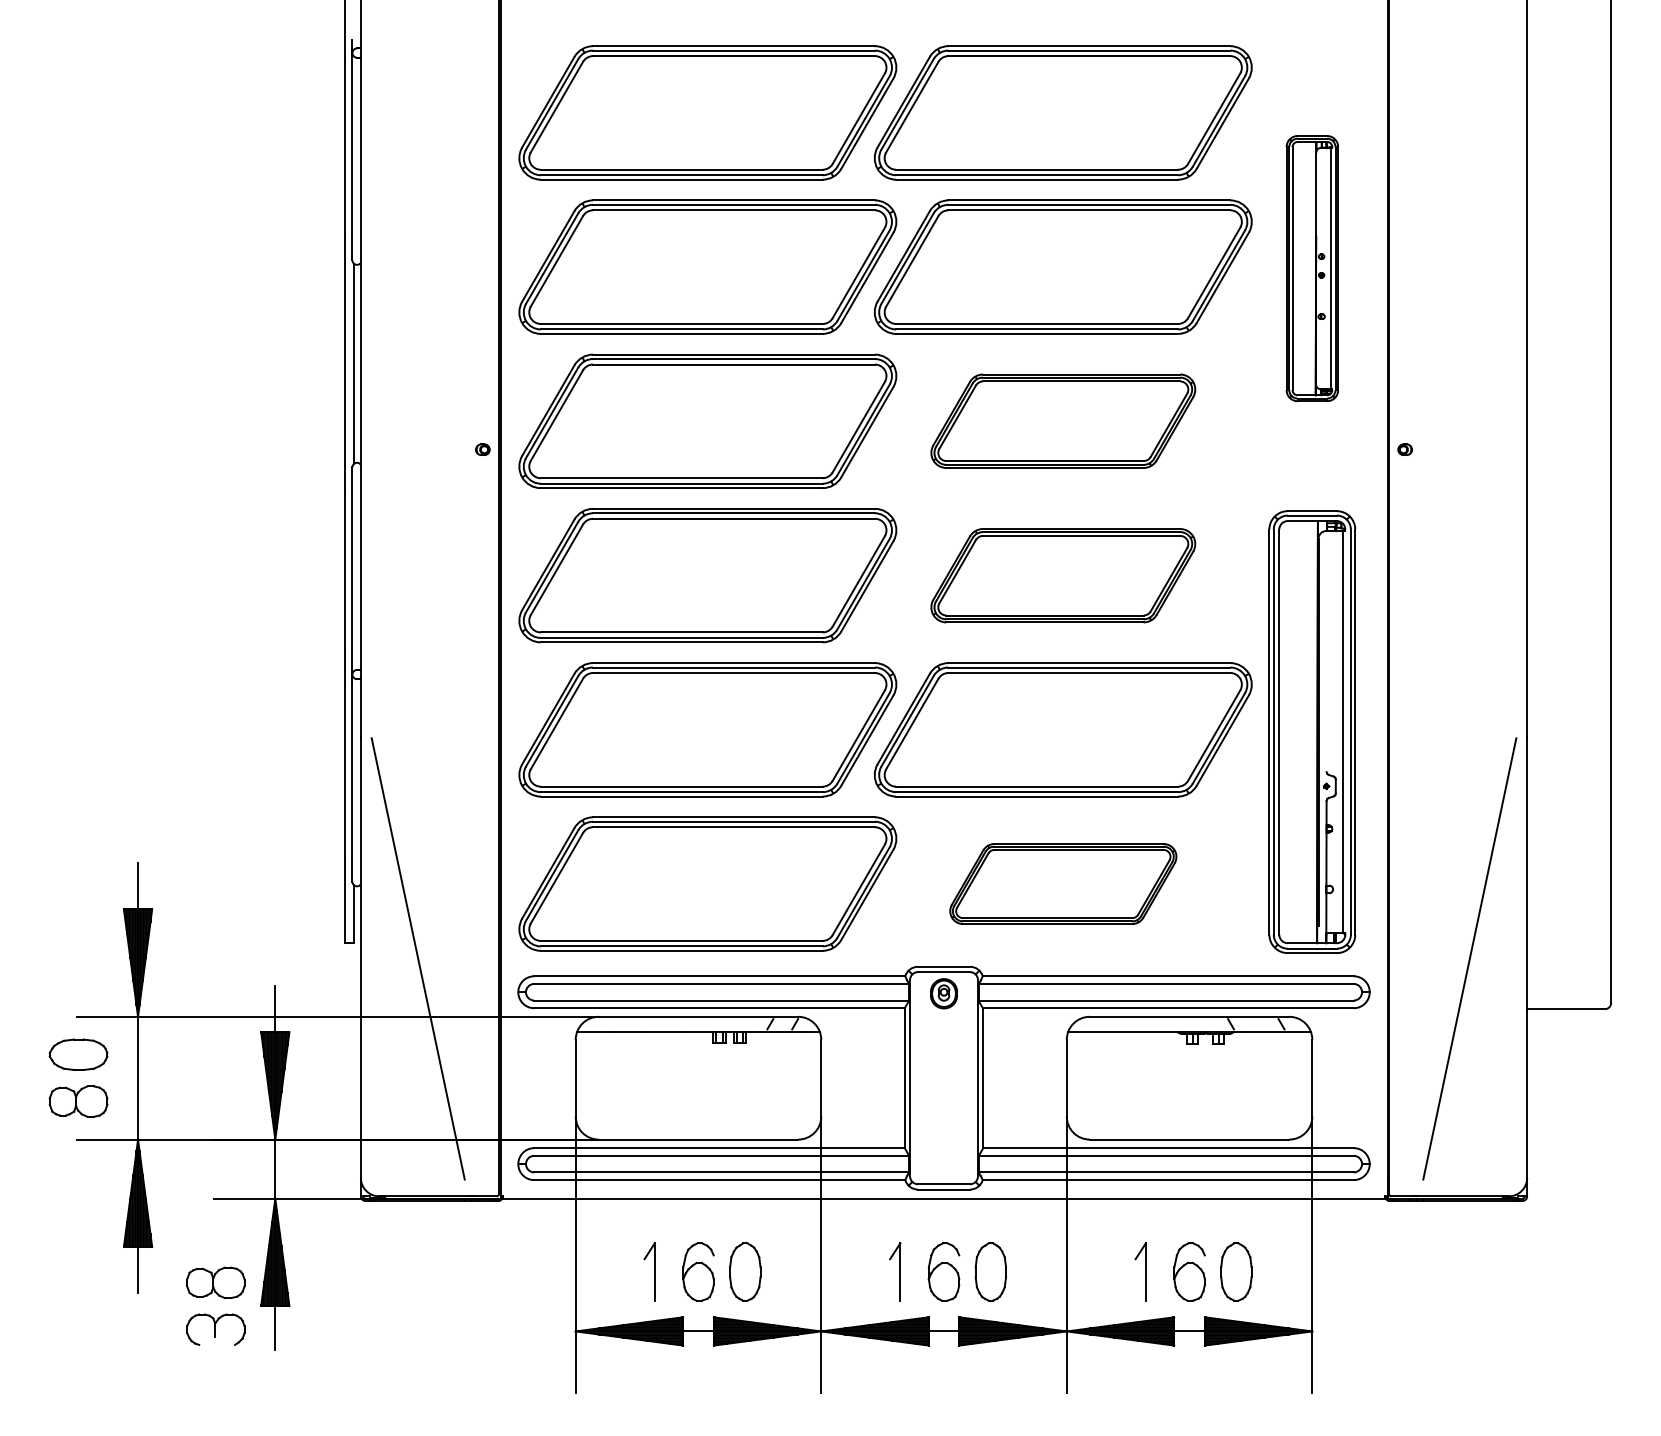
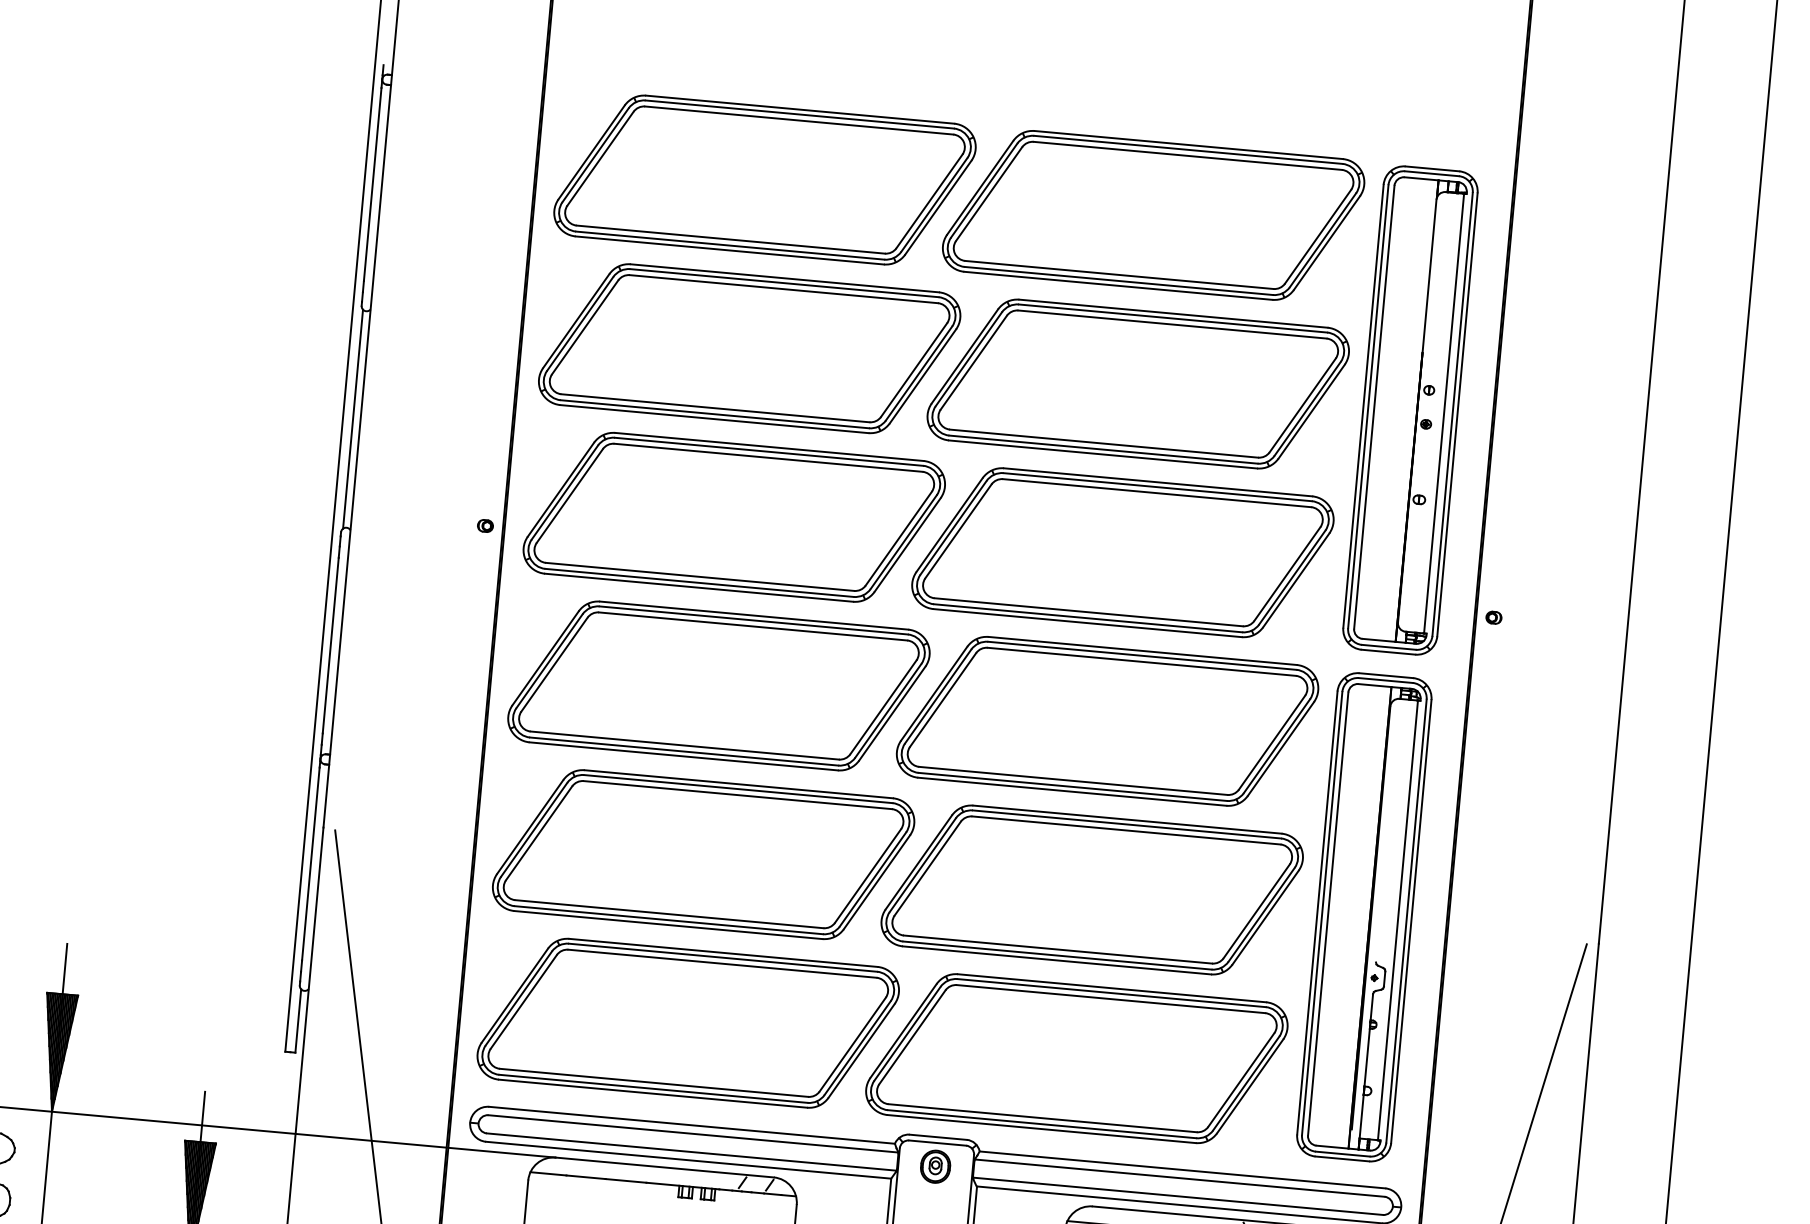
part: (1312, 268) -> (1410, 410), size x1.67
part: (1063, 420) -> (1123, 551), size x1.43
part: (1063, 575) -> (1107, 721), size x1.43
part: (1063, 883) -> (1077, 1058), size x1.67

